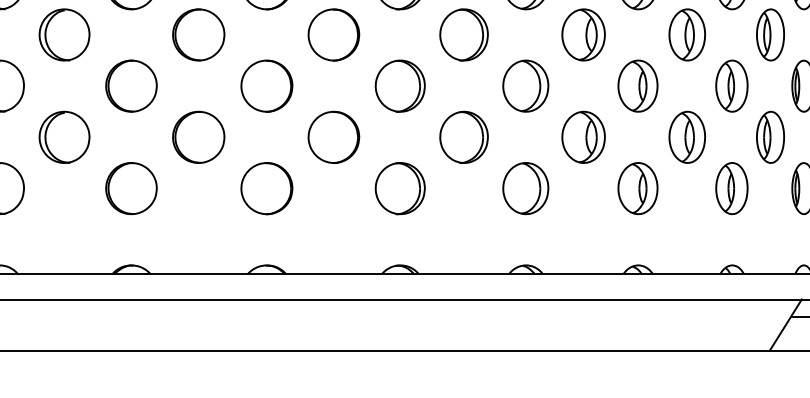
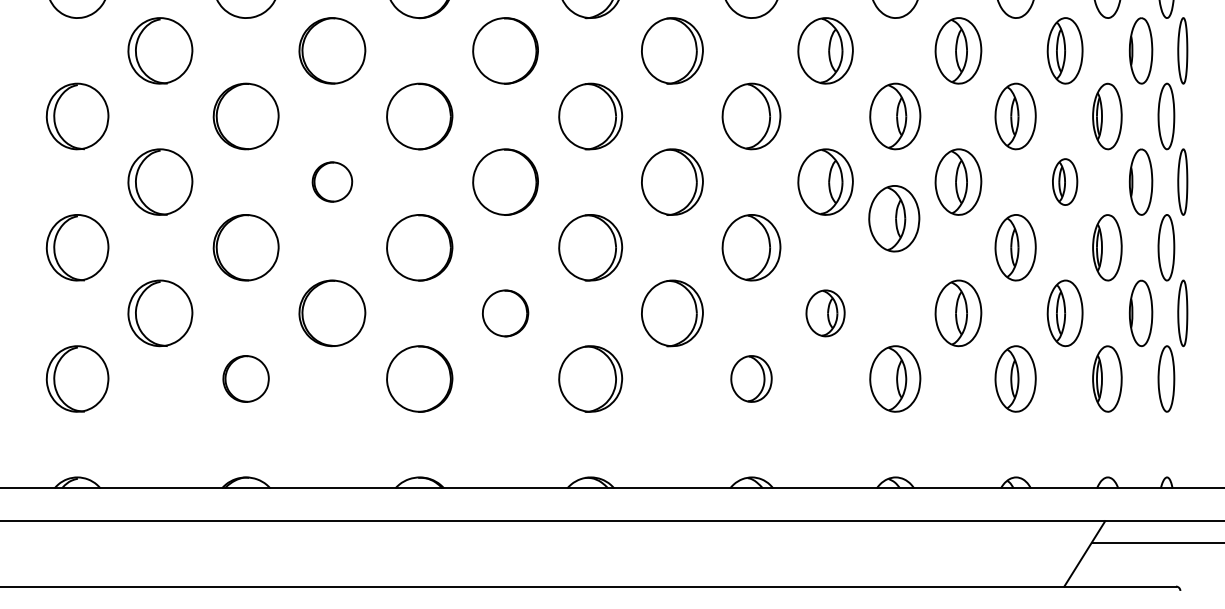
part: (198, 34) -> (332, 181), size x0.6
part: (770, 34) -> (1064, 181), size x0.7
part: (638, 85) -> (894, 218), moved
part: (333, 137) -> (505, 313), size x0.7
part: (583, 137) -> (825, 313), size x0.7
part: (130, 188) -> (245, 378), size x0.7
part: (525, 188) -> (751, 378), size x0.7

